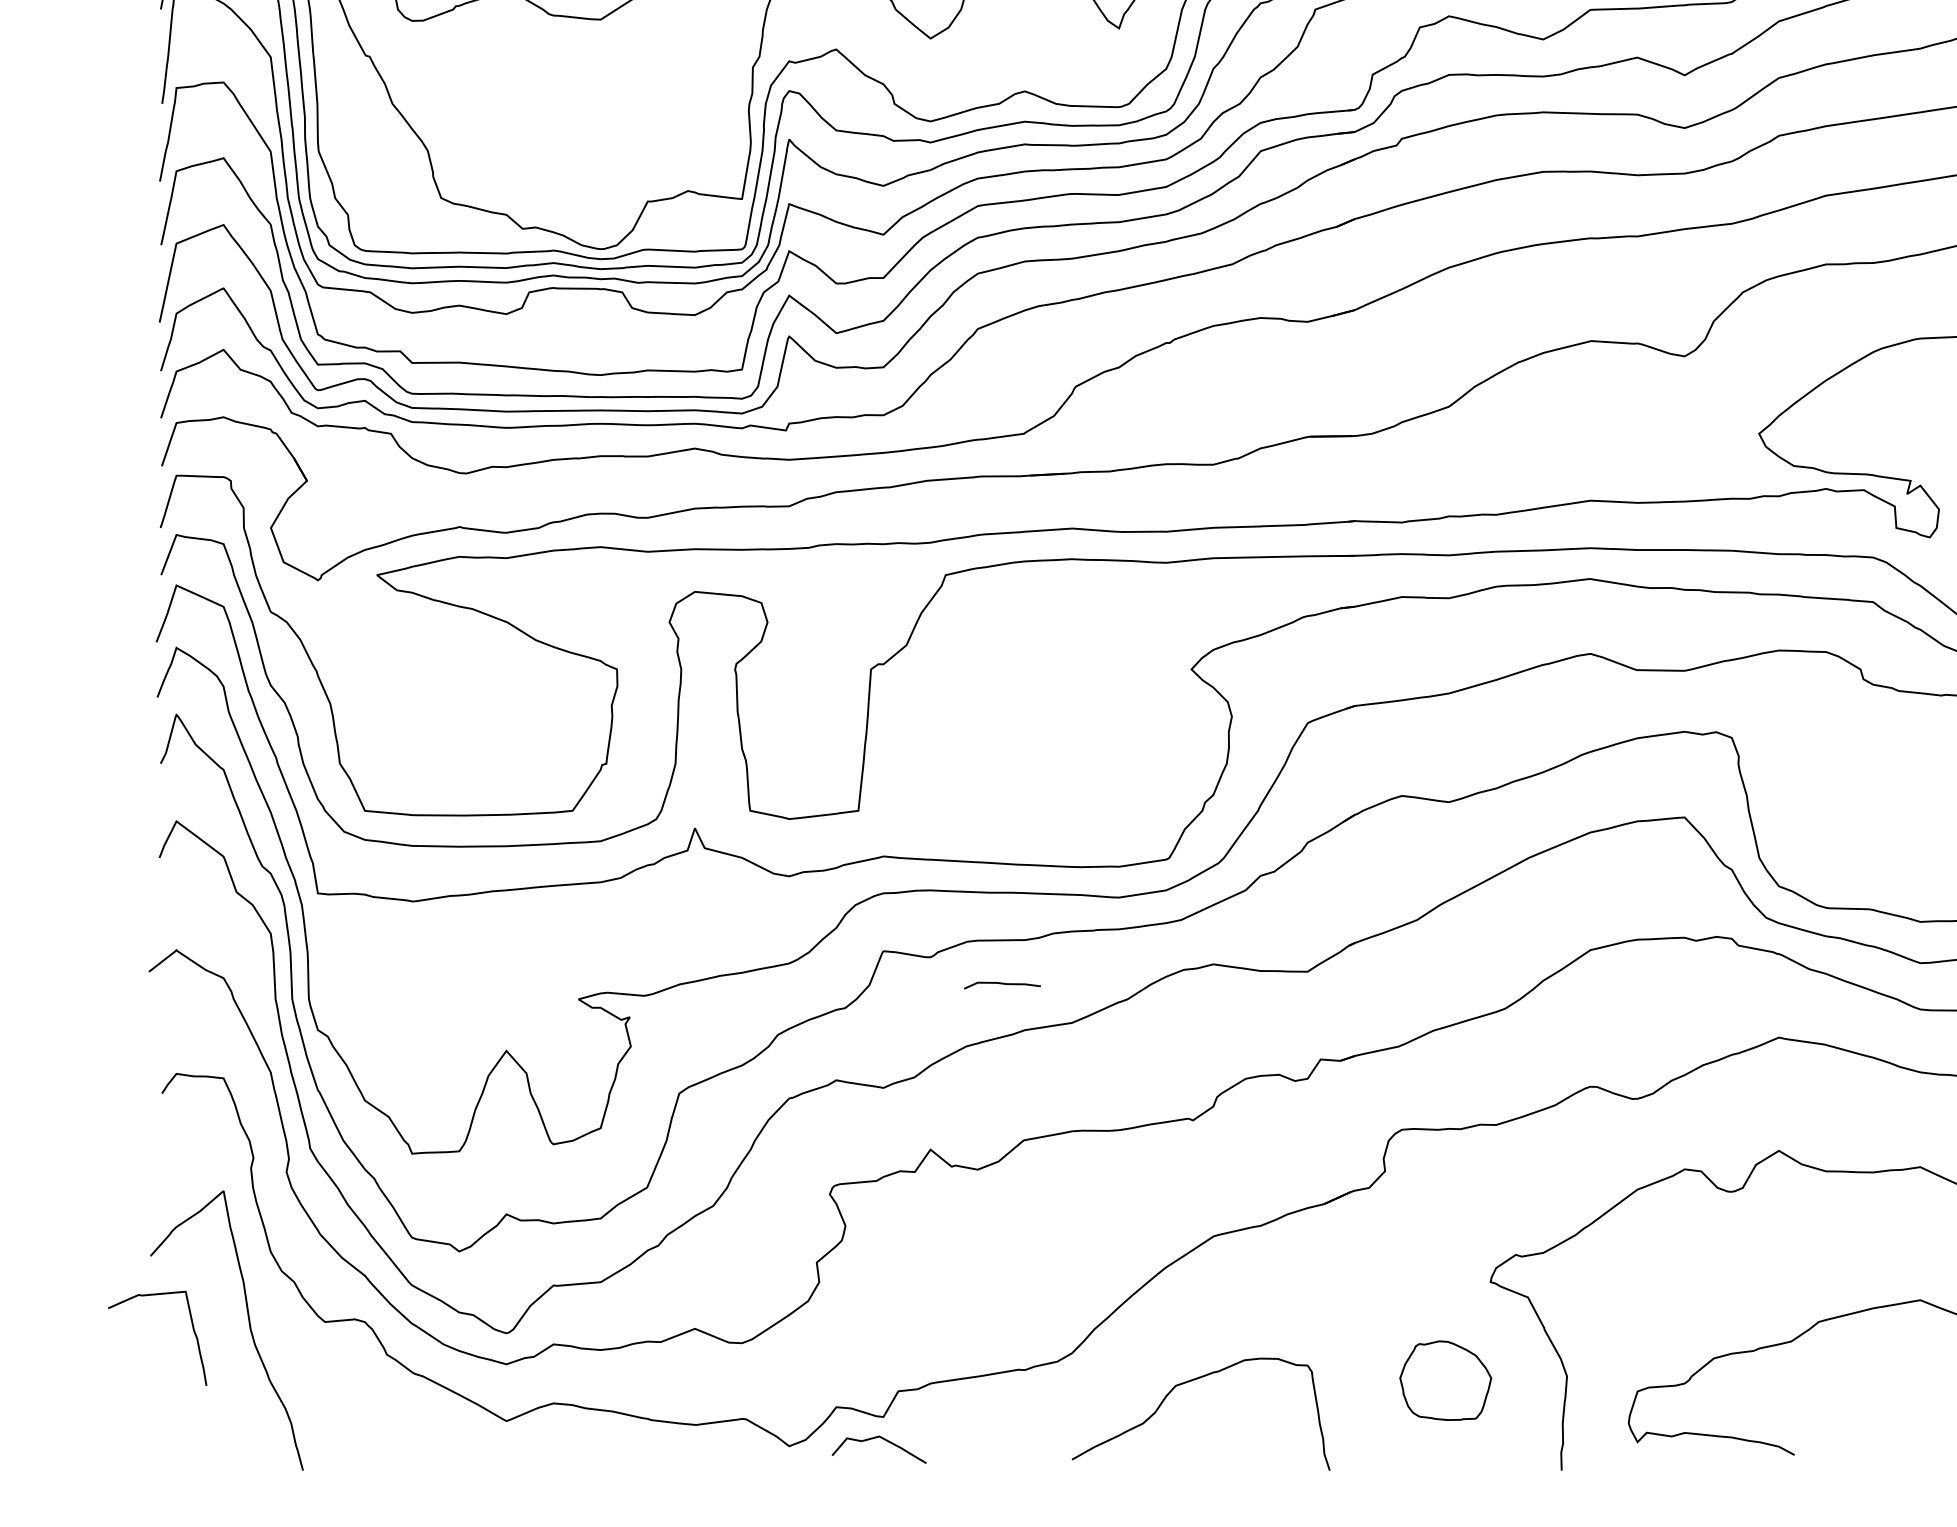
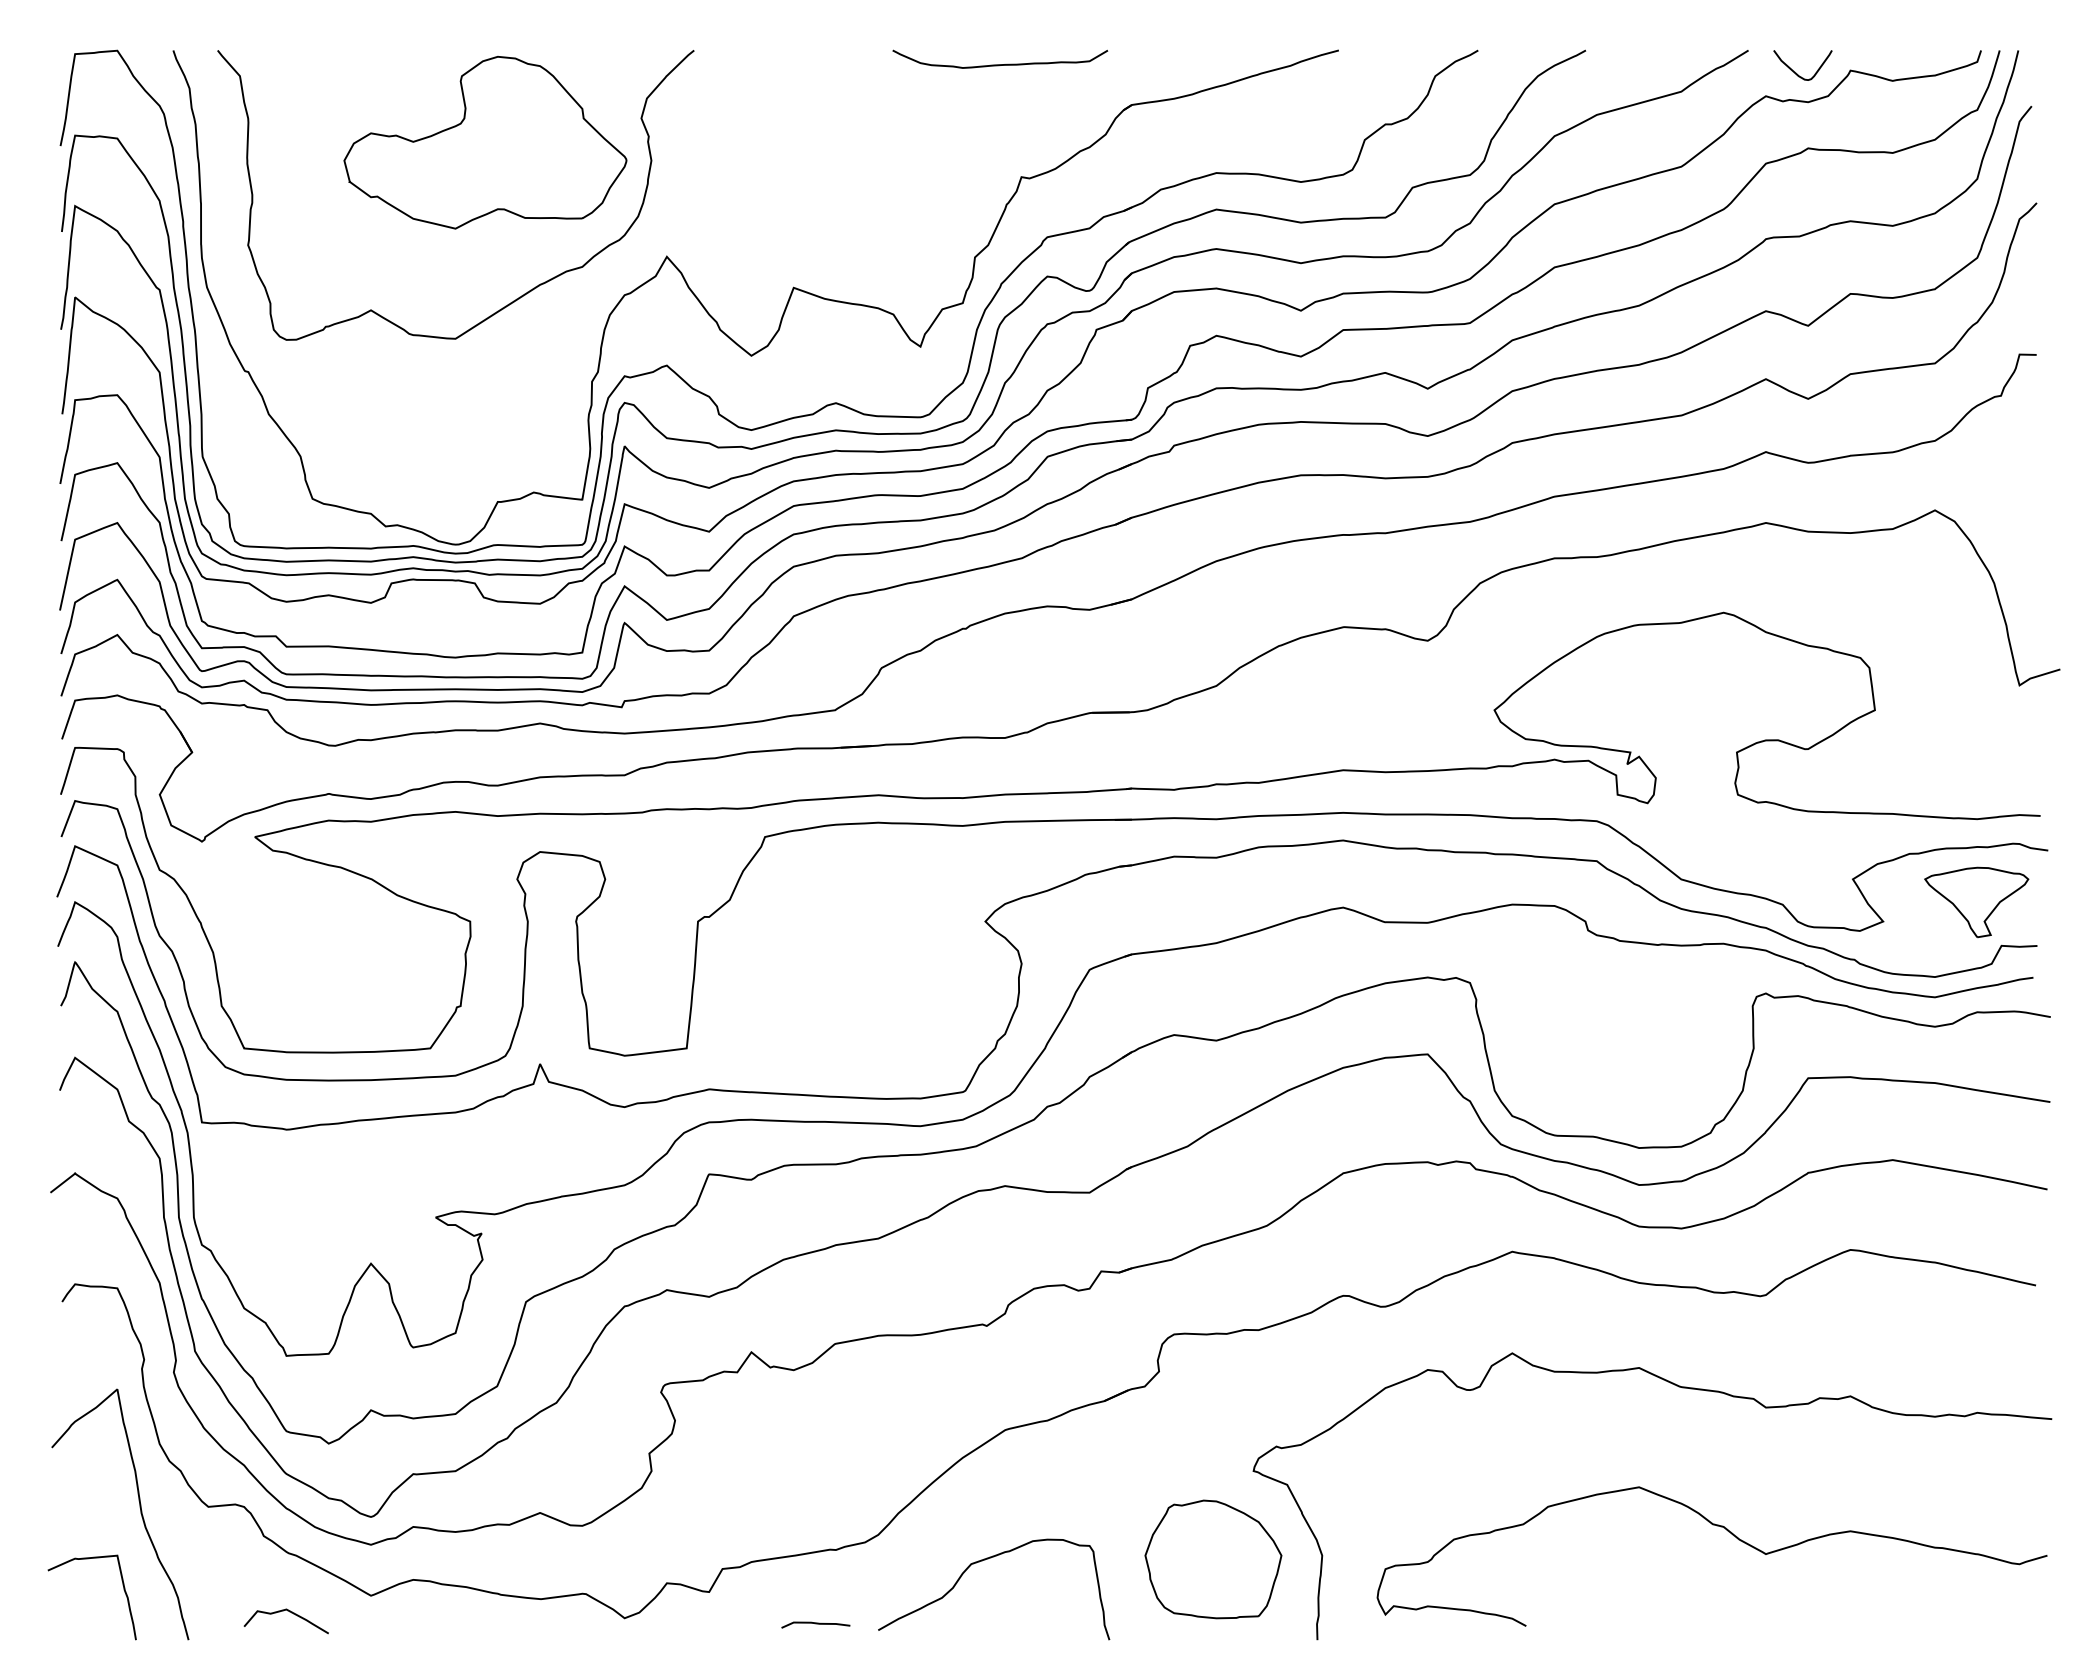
curve: (1002, 984) -> (815, 1624), moved
curve: (192, 1330) -> (123, 1590), moved
part: (1445, 1380) -> (1213, 1559), size x1.67
curve: (882, 1439) -> (289, 1612), moved

